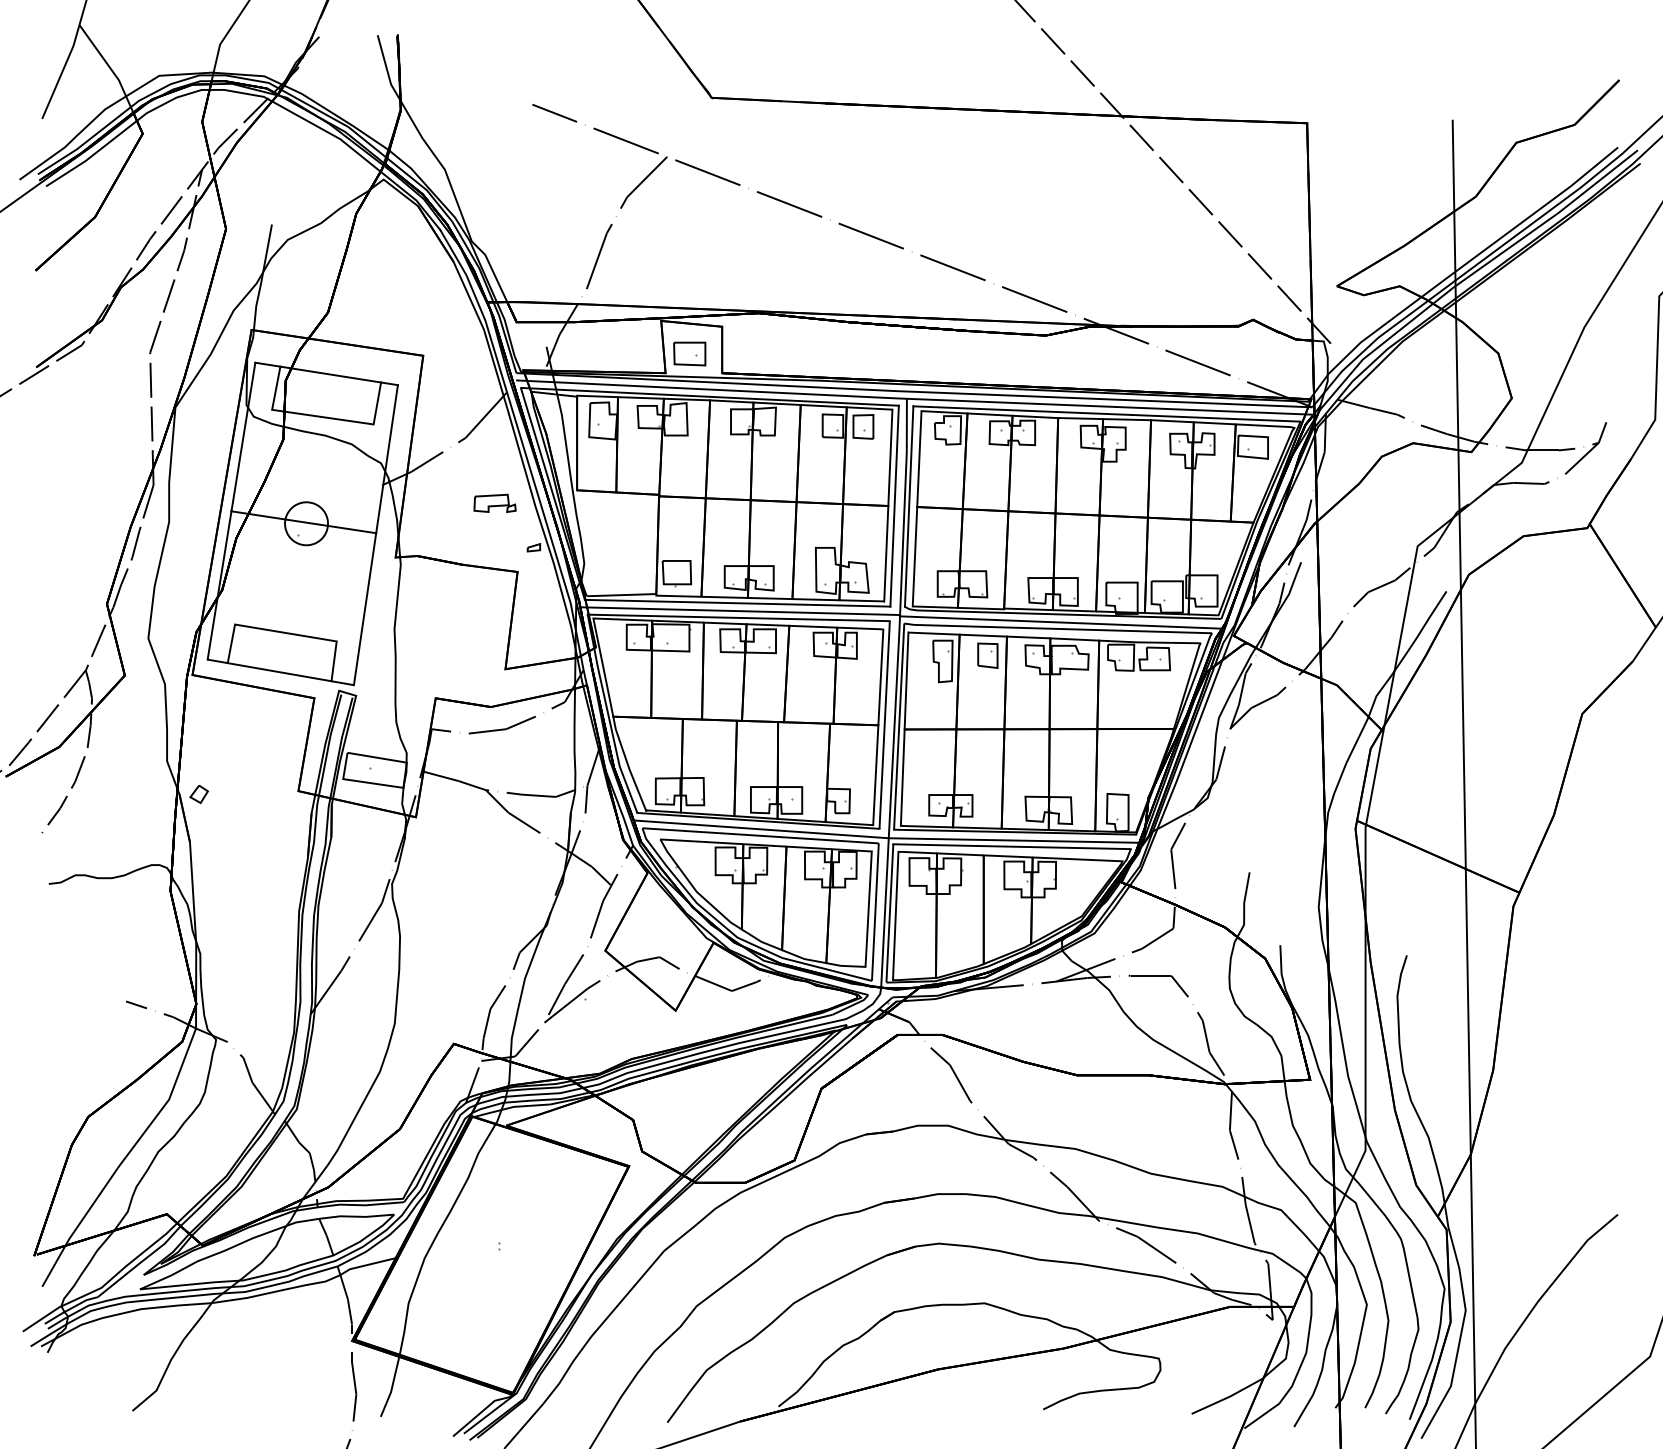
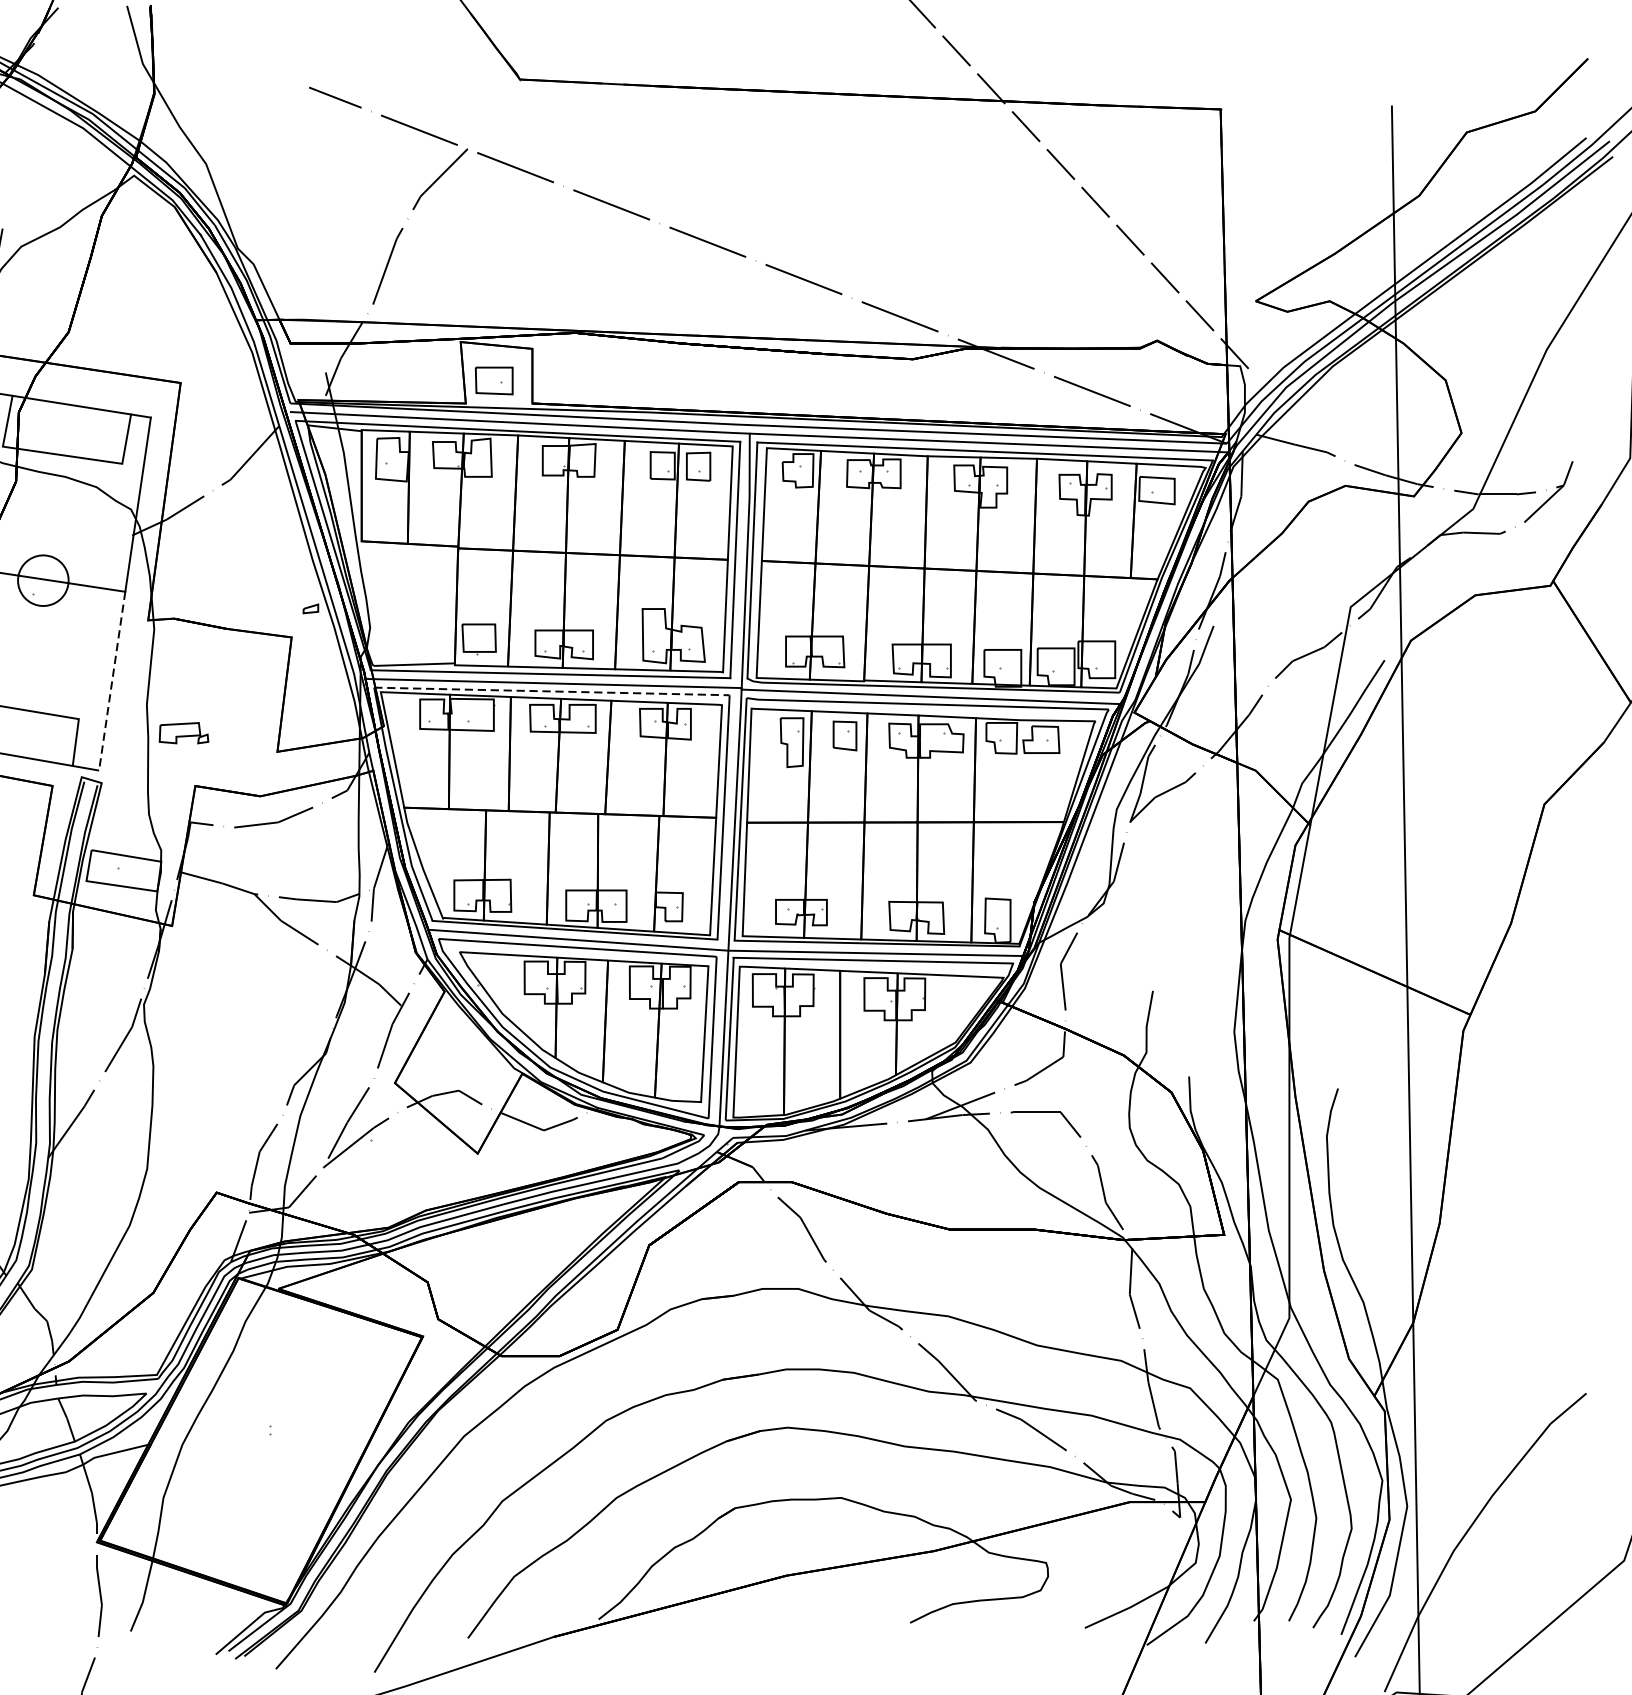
part: (494, 502) -> (183, 732), moved
line: (365, 609) -> (112, 681), solid -> dashed
line: (739, 617) -> (552, 690), solid -> dashed

